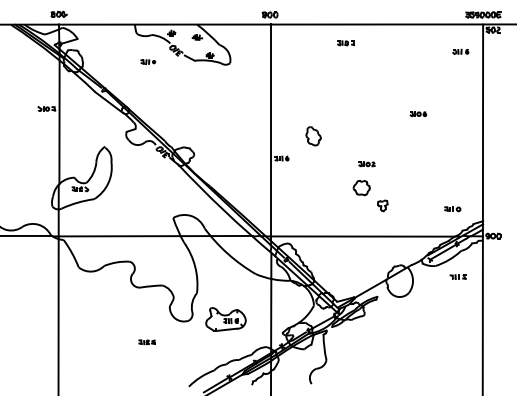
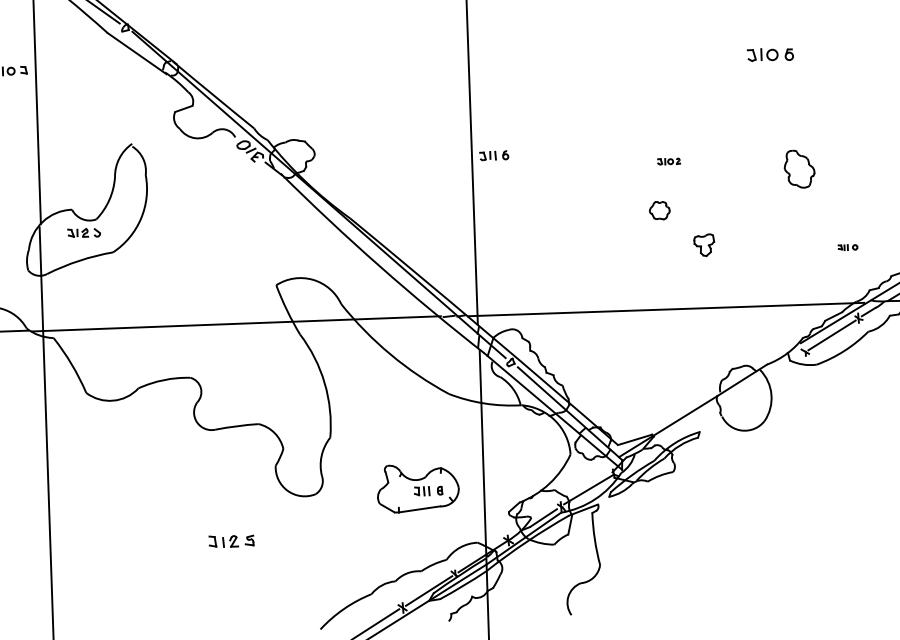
part: (418, 114) -> (770, 55), size x1.4
part: (313, 136) -> (799, 169), moved
part: (366, 164) -> (668, 161), size x0.7
part: (361, 188) -> (659, 211), size x0.6
part: (452, 209) -> (847, 247), size x0.6
part: (457, 276) -> (862, 384), removed
part: (225, 319) -> (417, 488), moved
part: (146, 342) -> (230, 541), size x1.4

